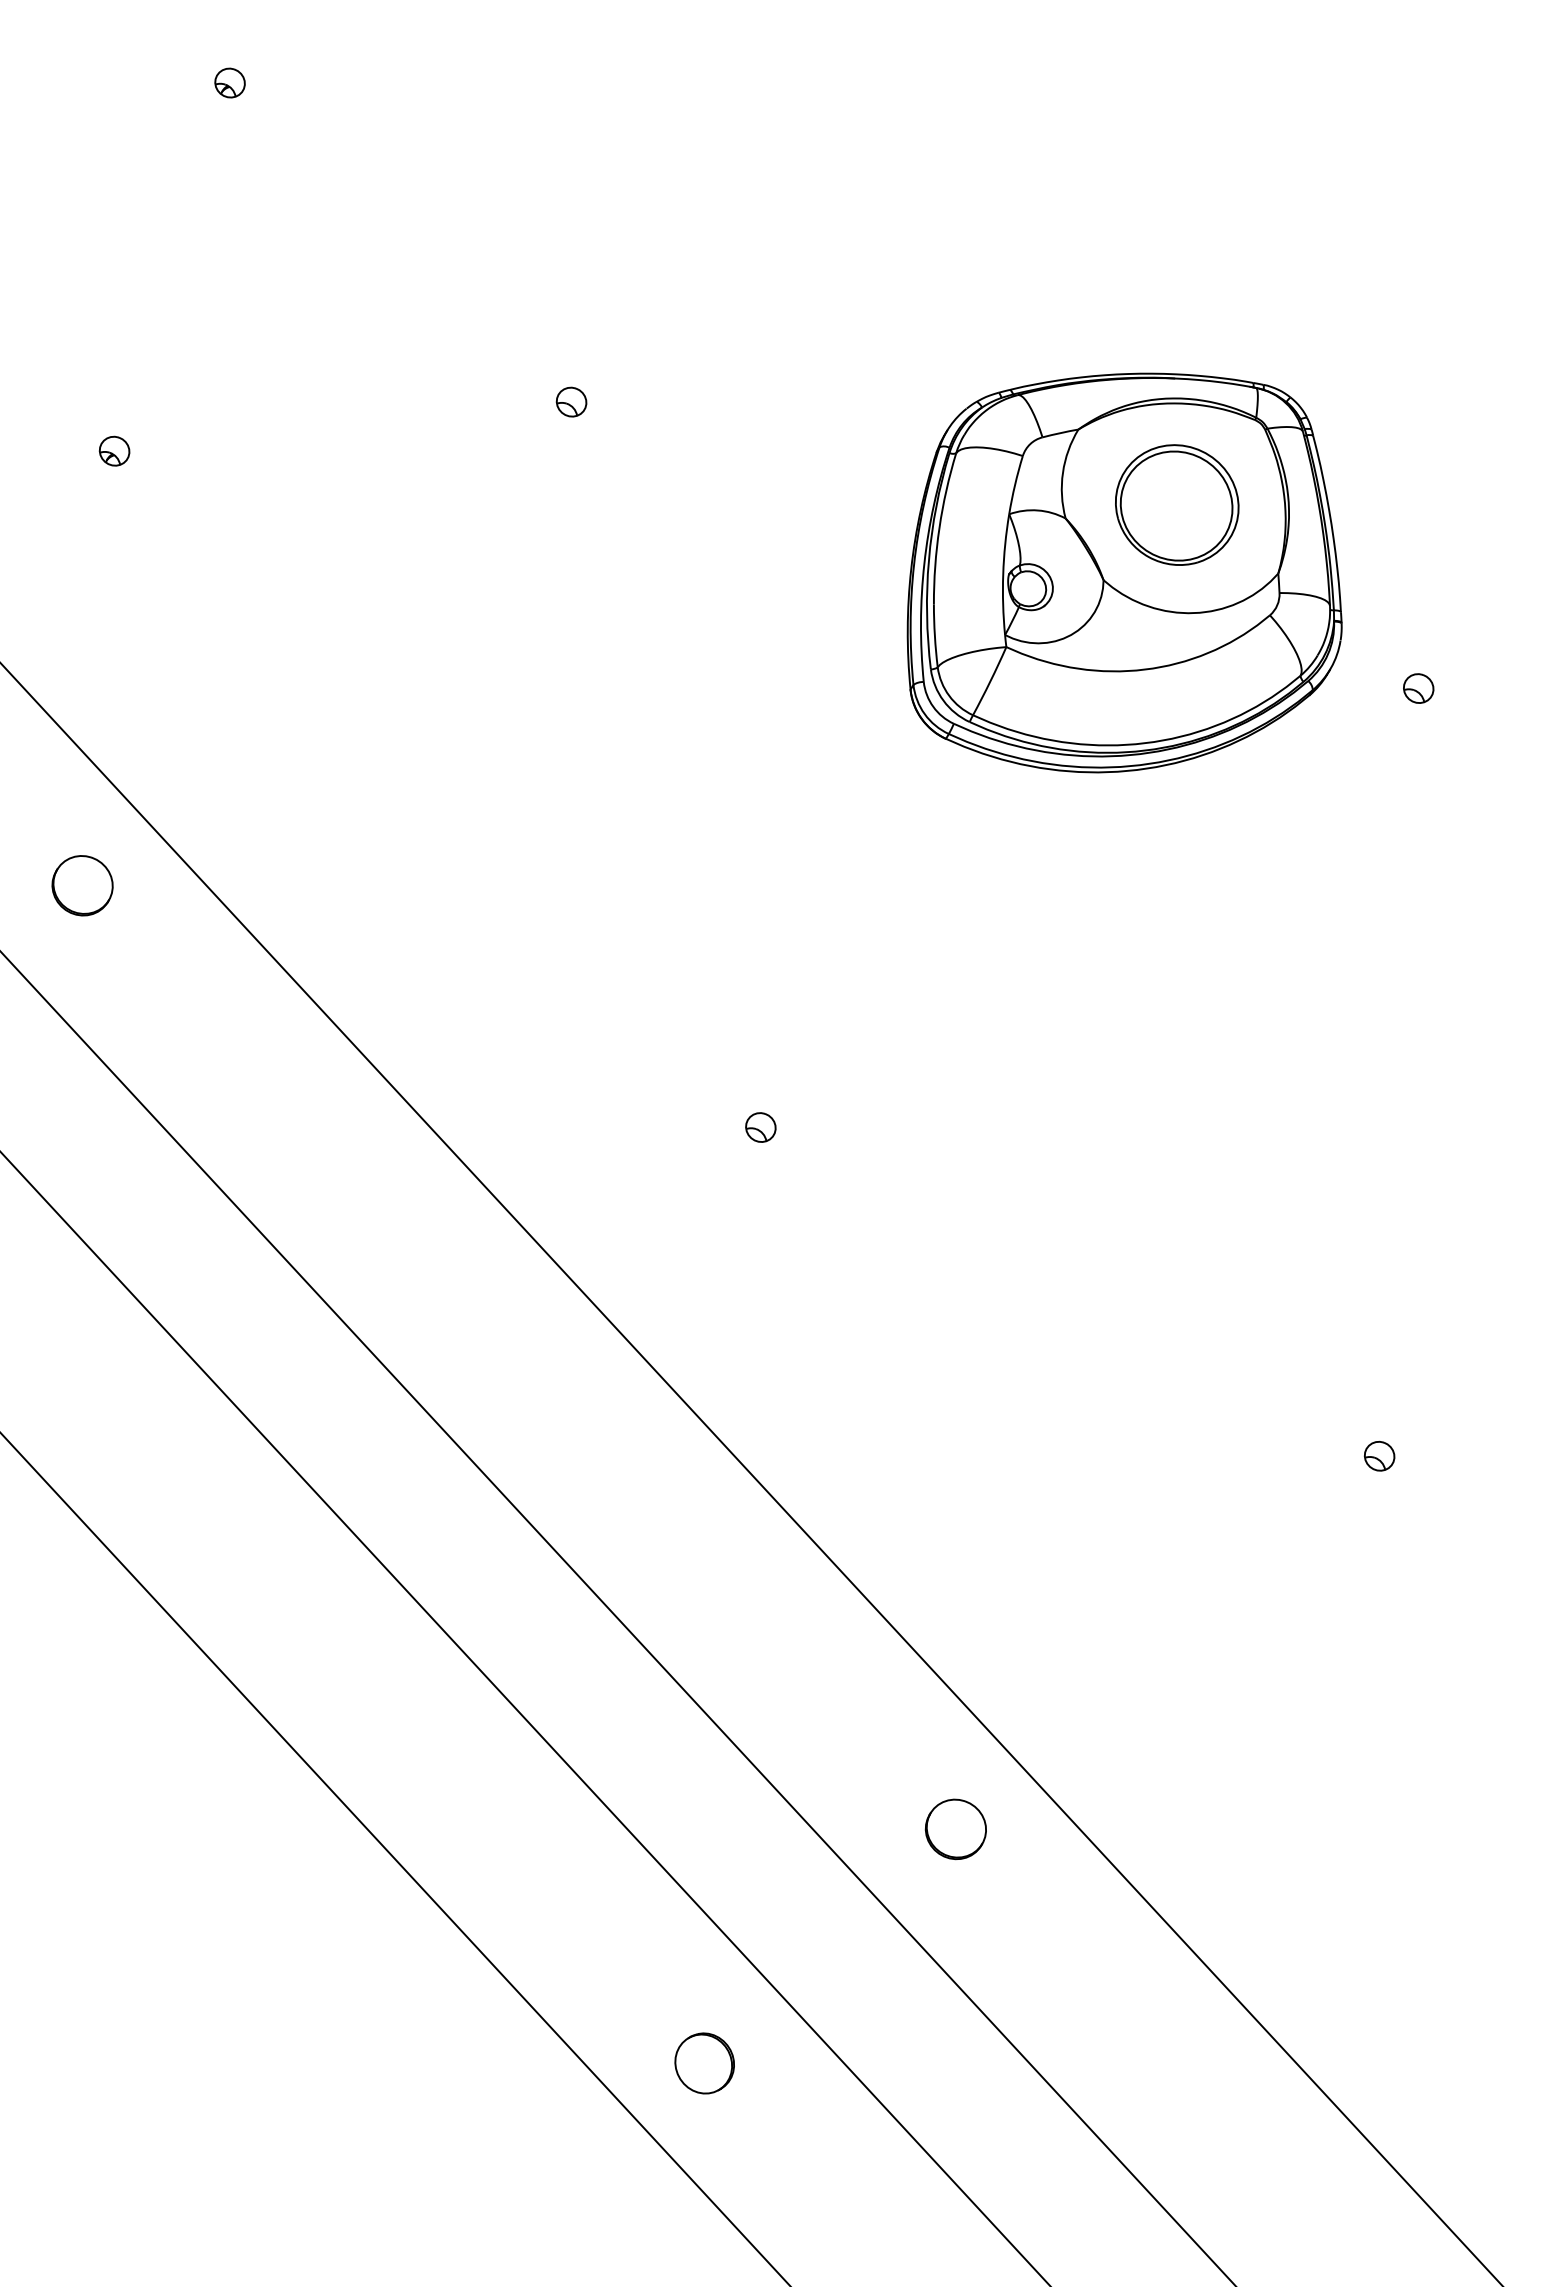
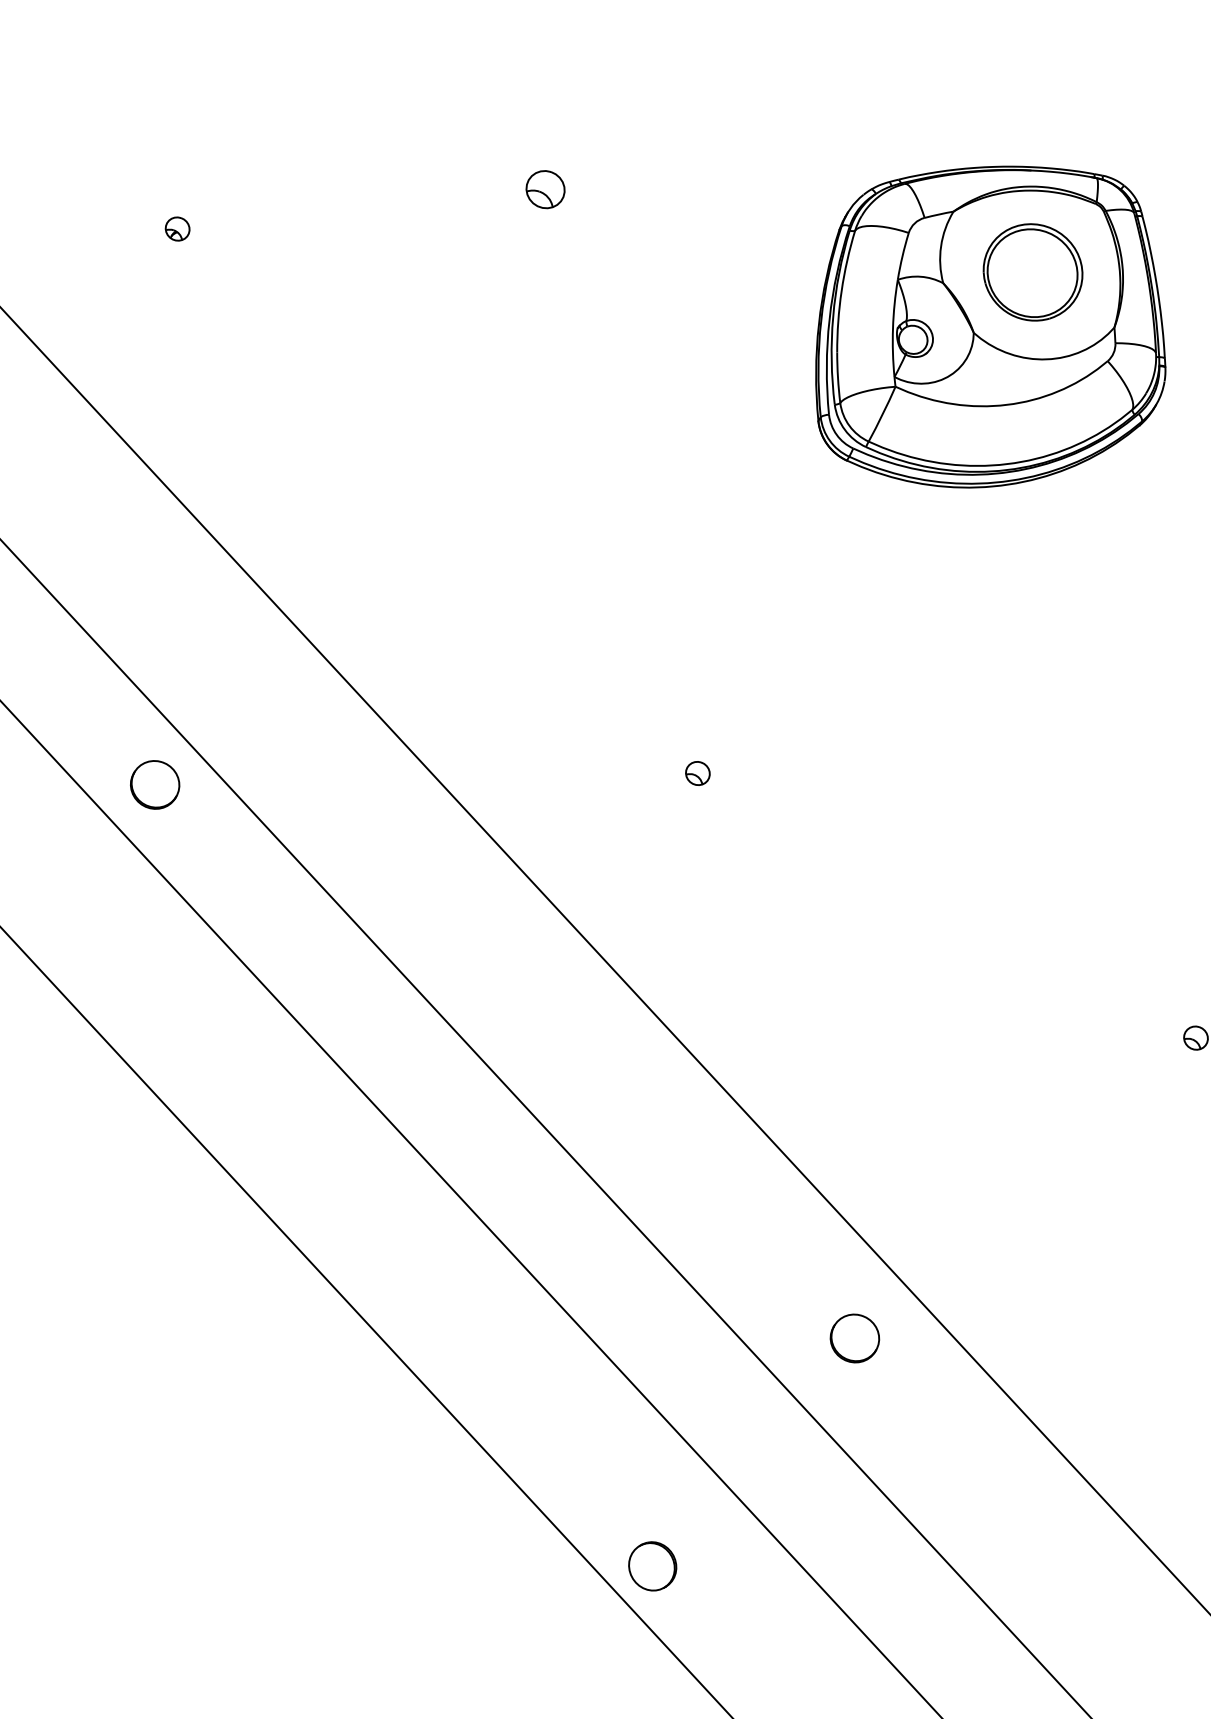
part: (571, 401) -> (545, 189), size x1.6
part: (82, 885) -> (155, 784), moved
part: (704, 2063) -> (652, 1566), moved

